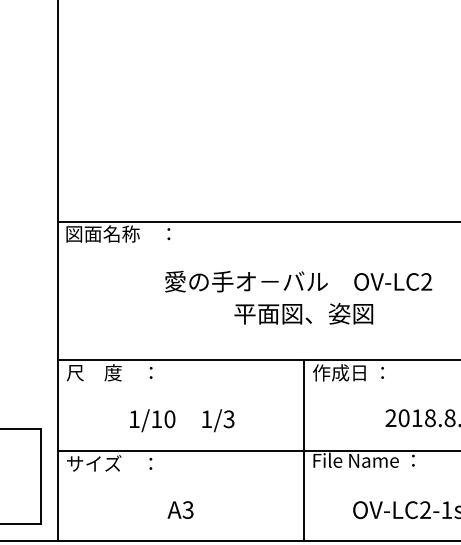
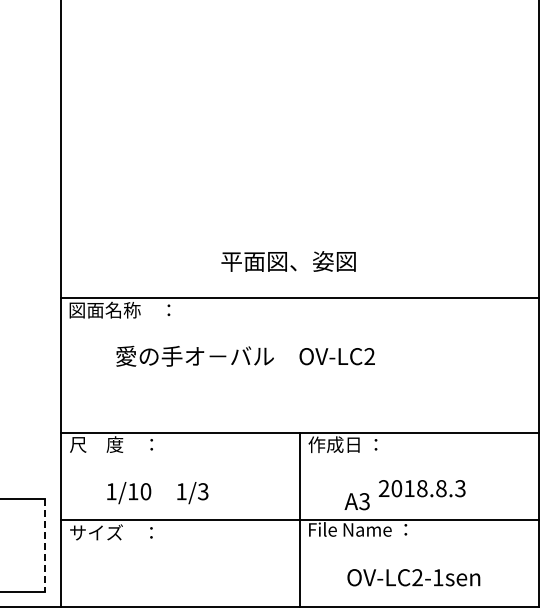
text: (298, 280) -> (245, 355), moved
text: (303, 313) -> (288, 261), moved
text: (181, 421) -> (157, 493), moved
line: (40, 476) -> (44, 545), solid -> dashed
text: (179, 509) -> (356, 501), moved

